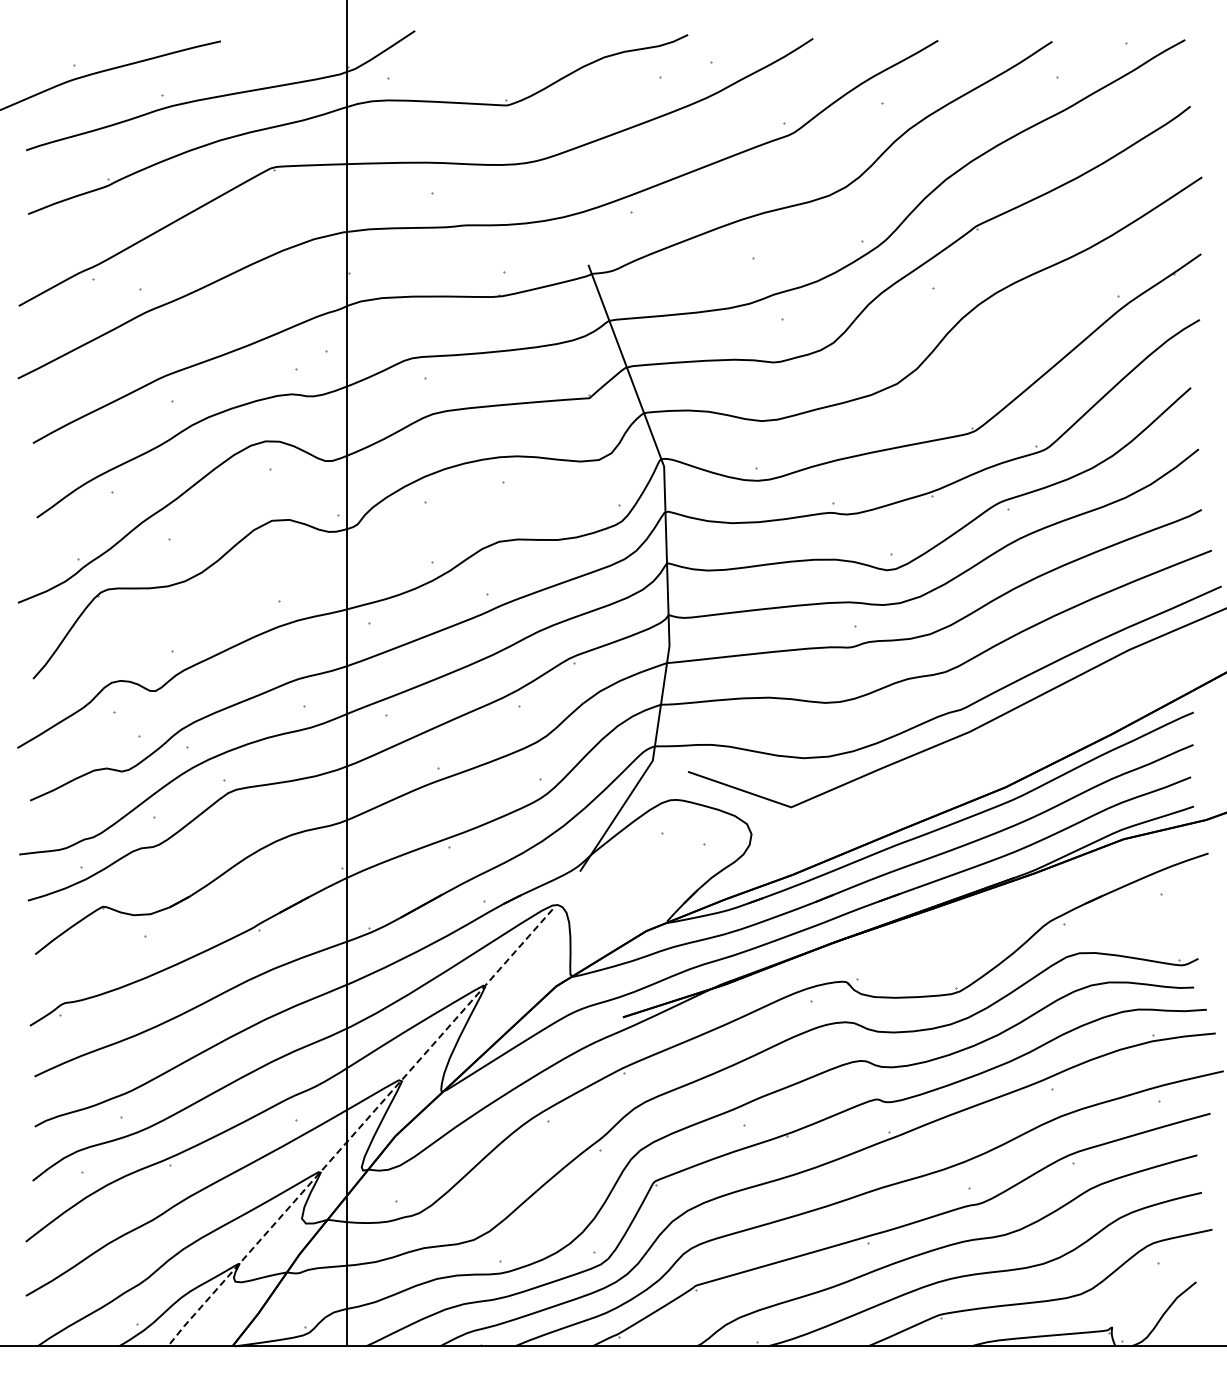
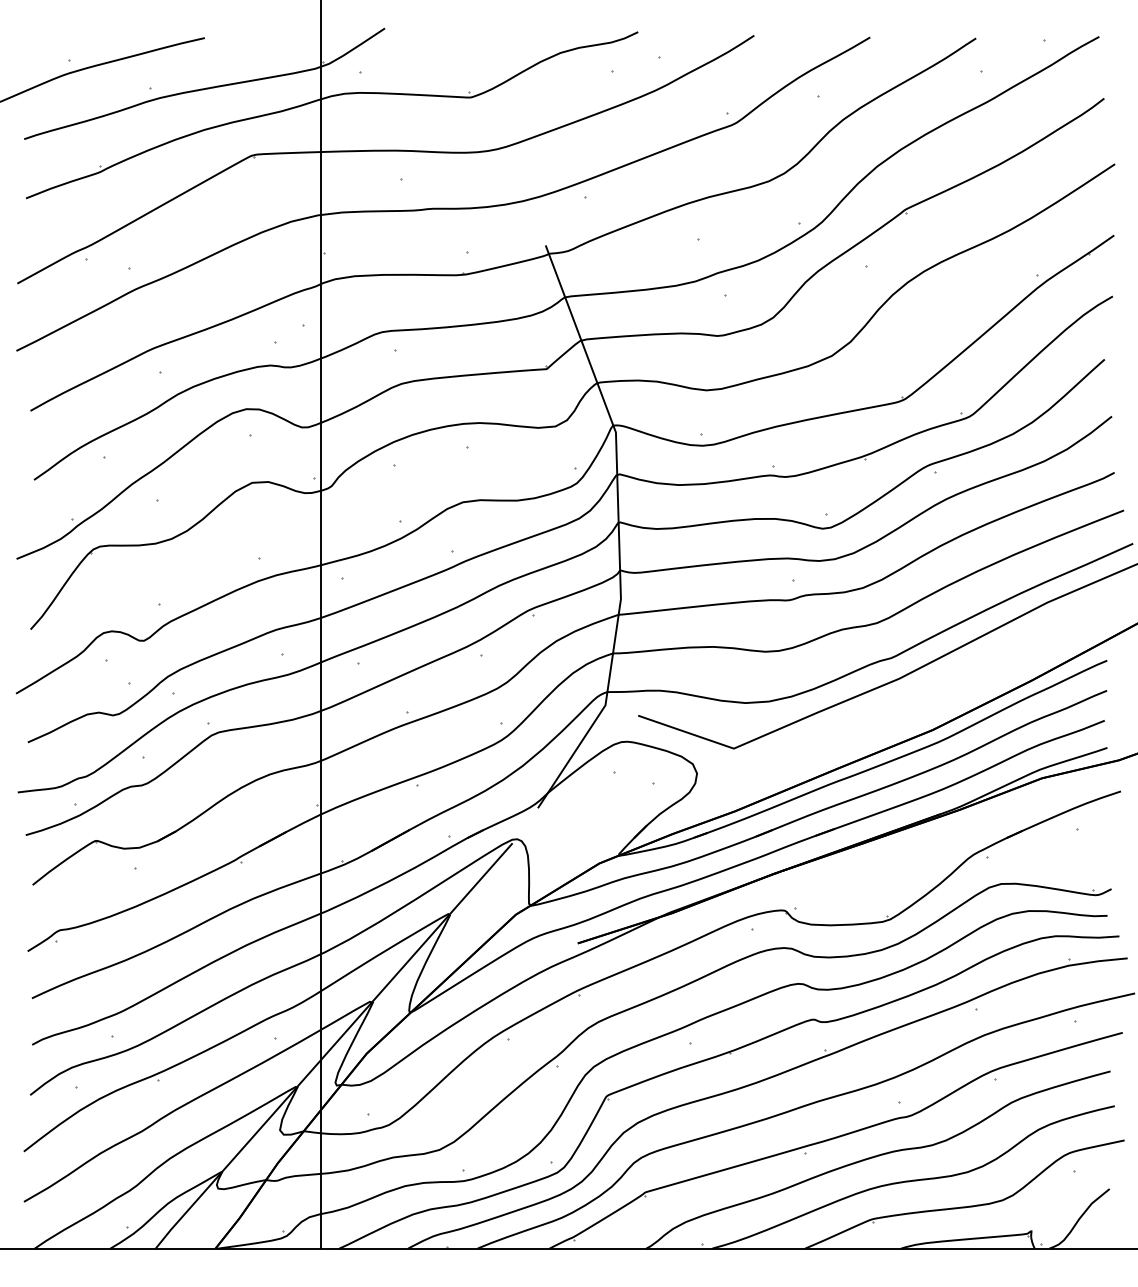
line: (359, 1127) -> (333, 1045), dashed -> solid

